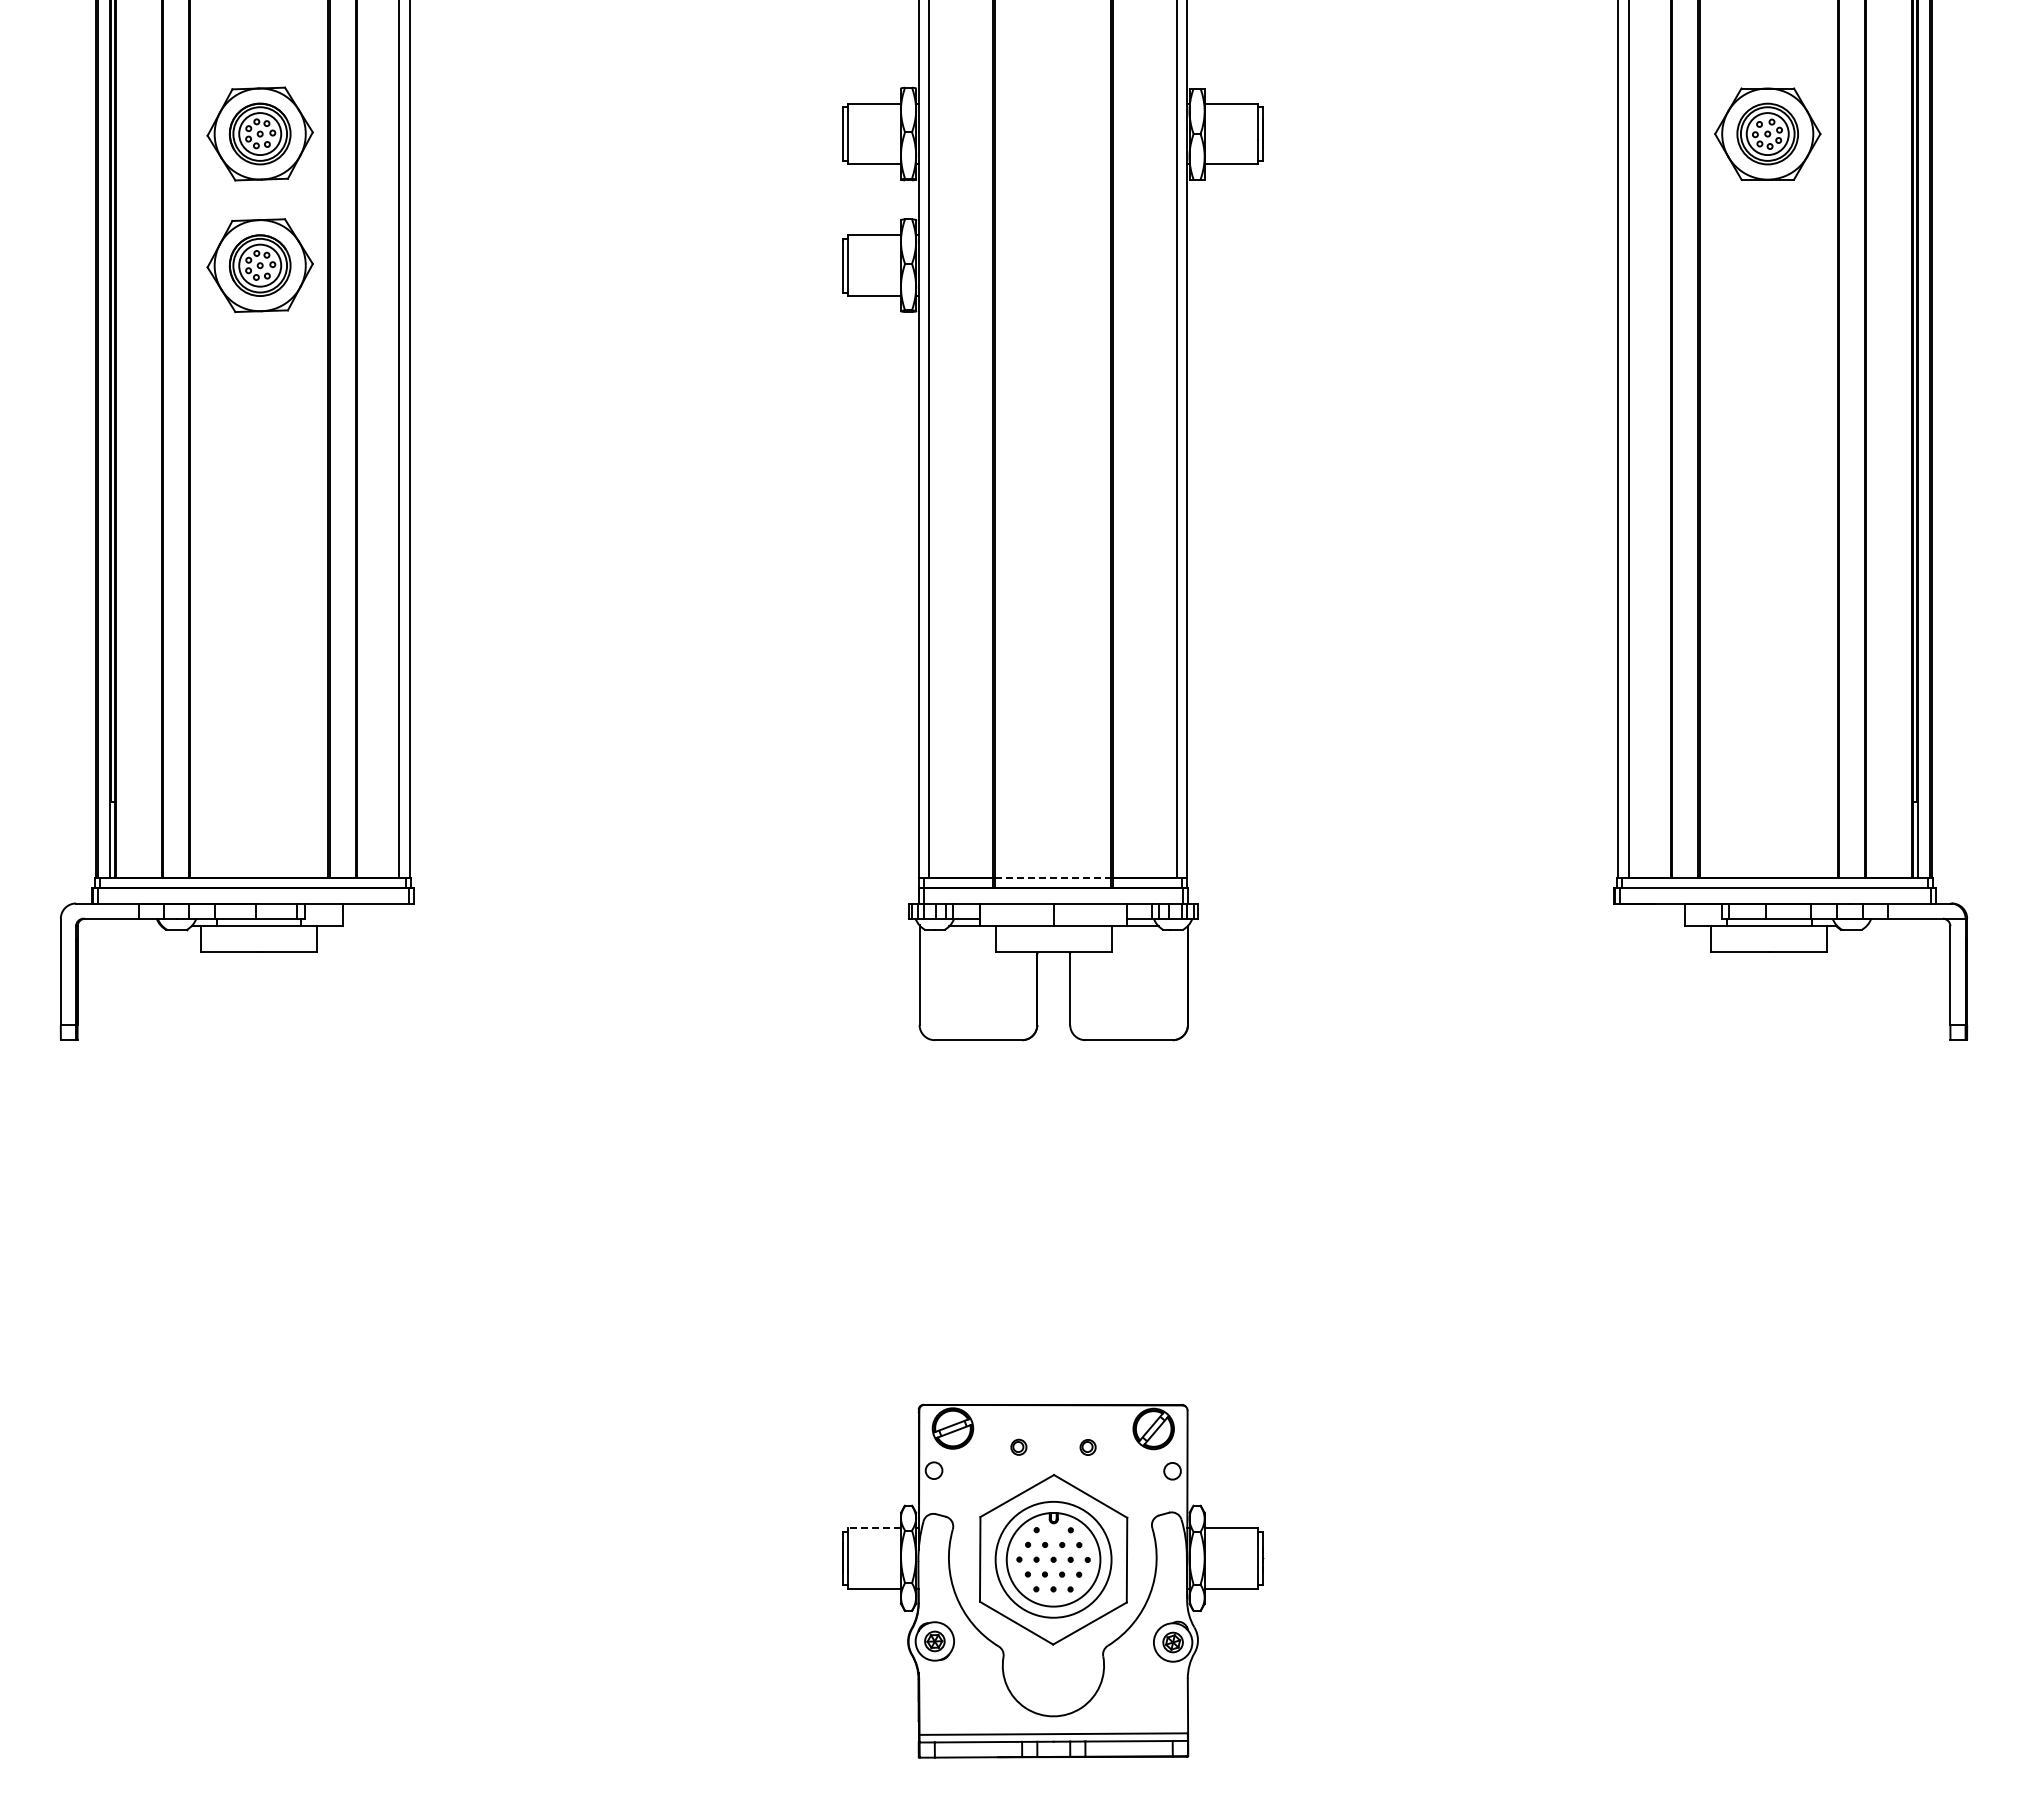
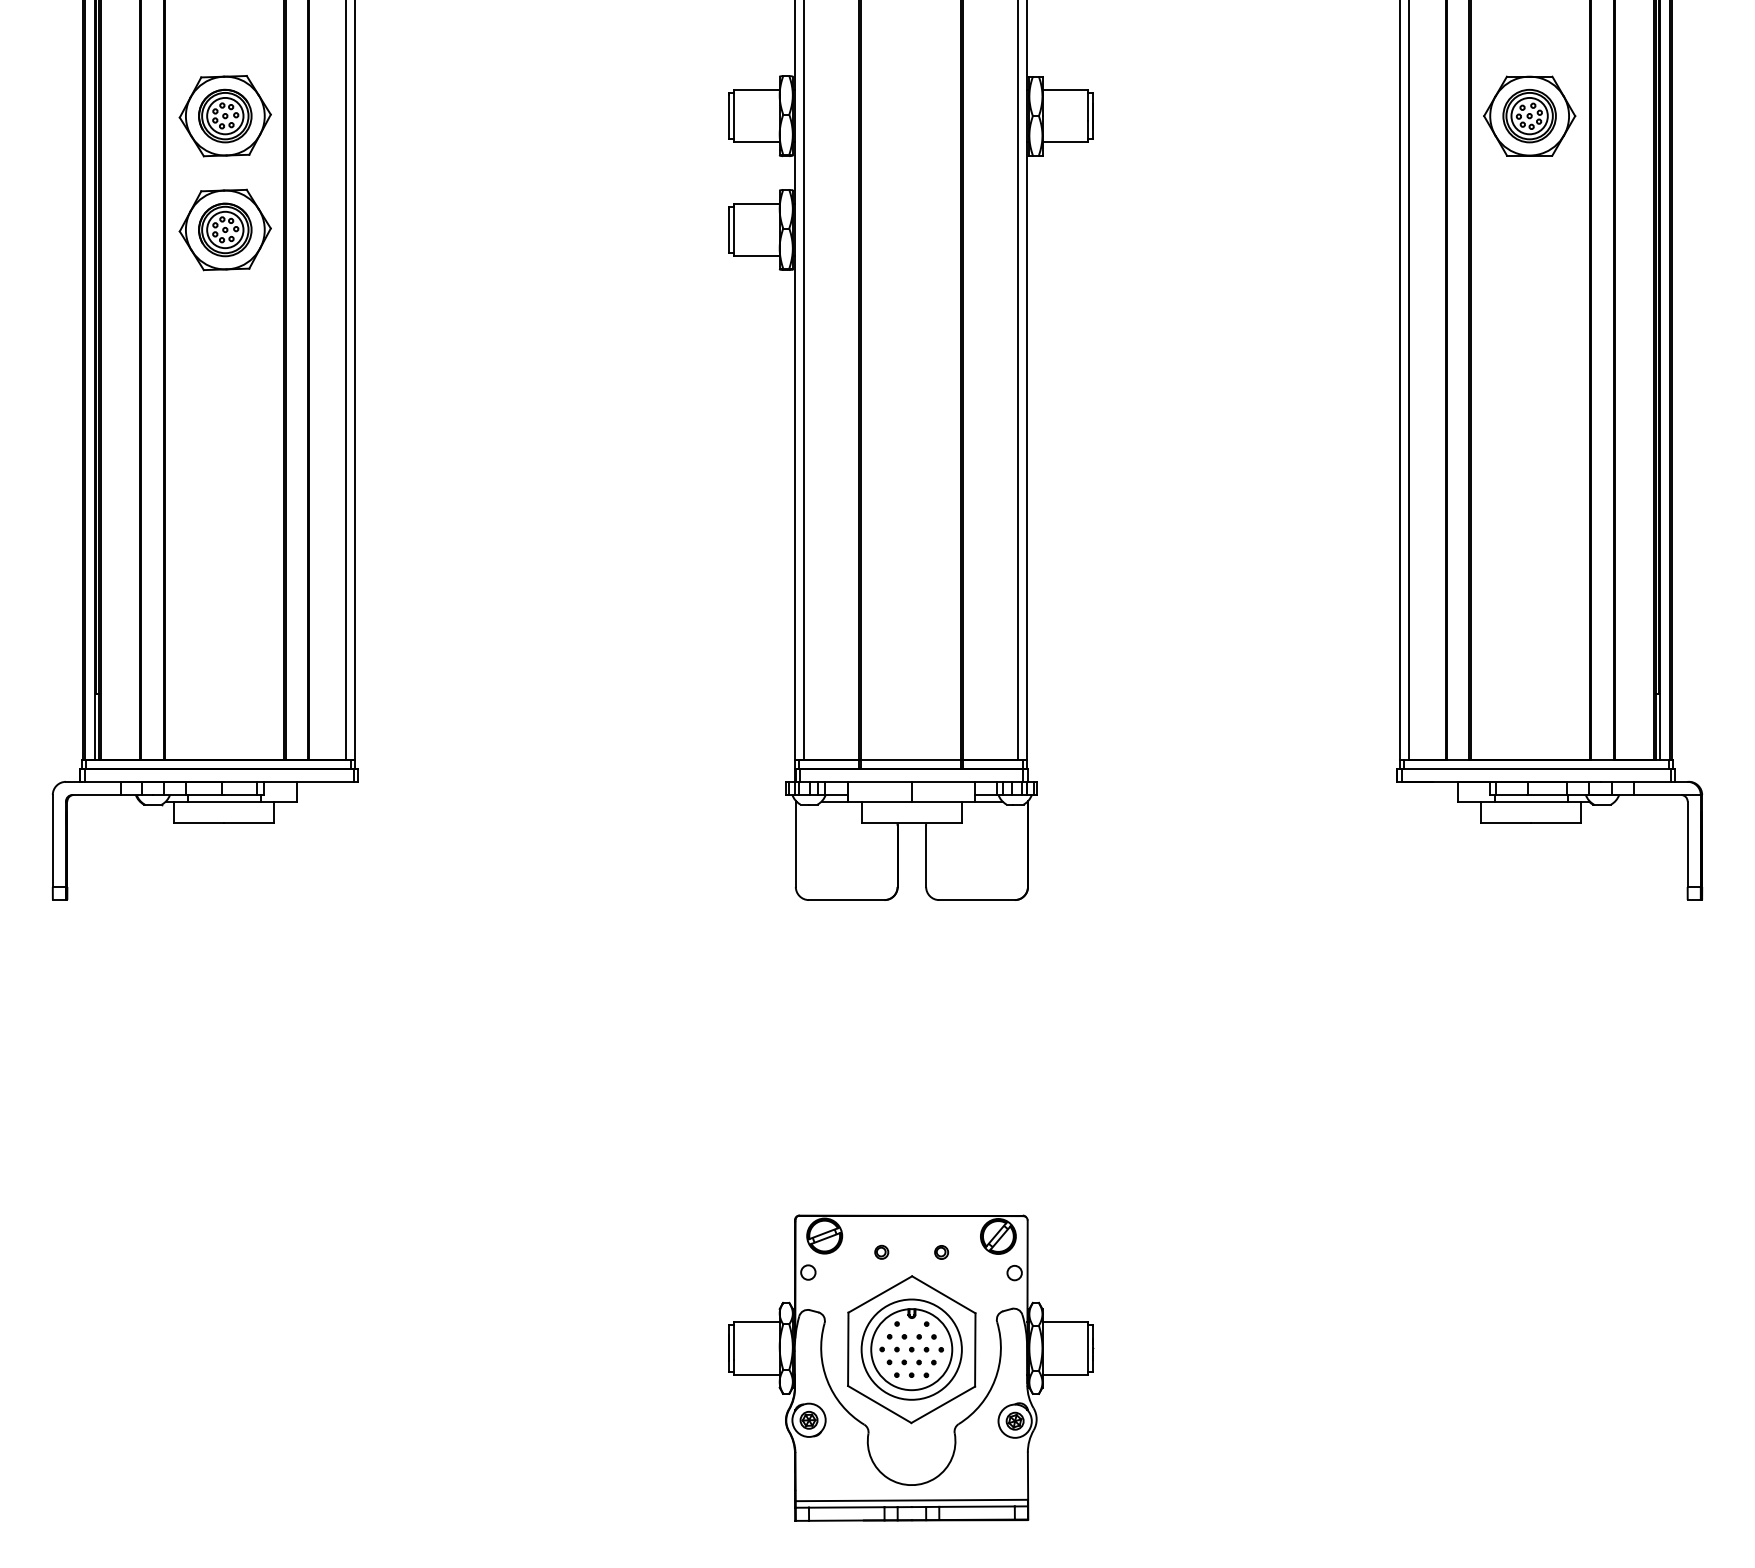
line: (1053, 878) -> (911, 760), dashed -> solid
line: (874, 1527) -> (756, 1321), dashed -> solid

